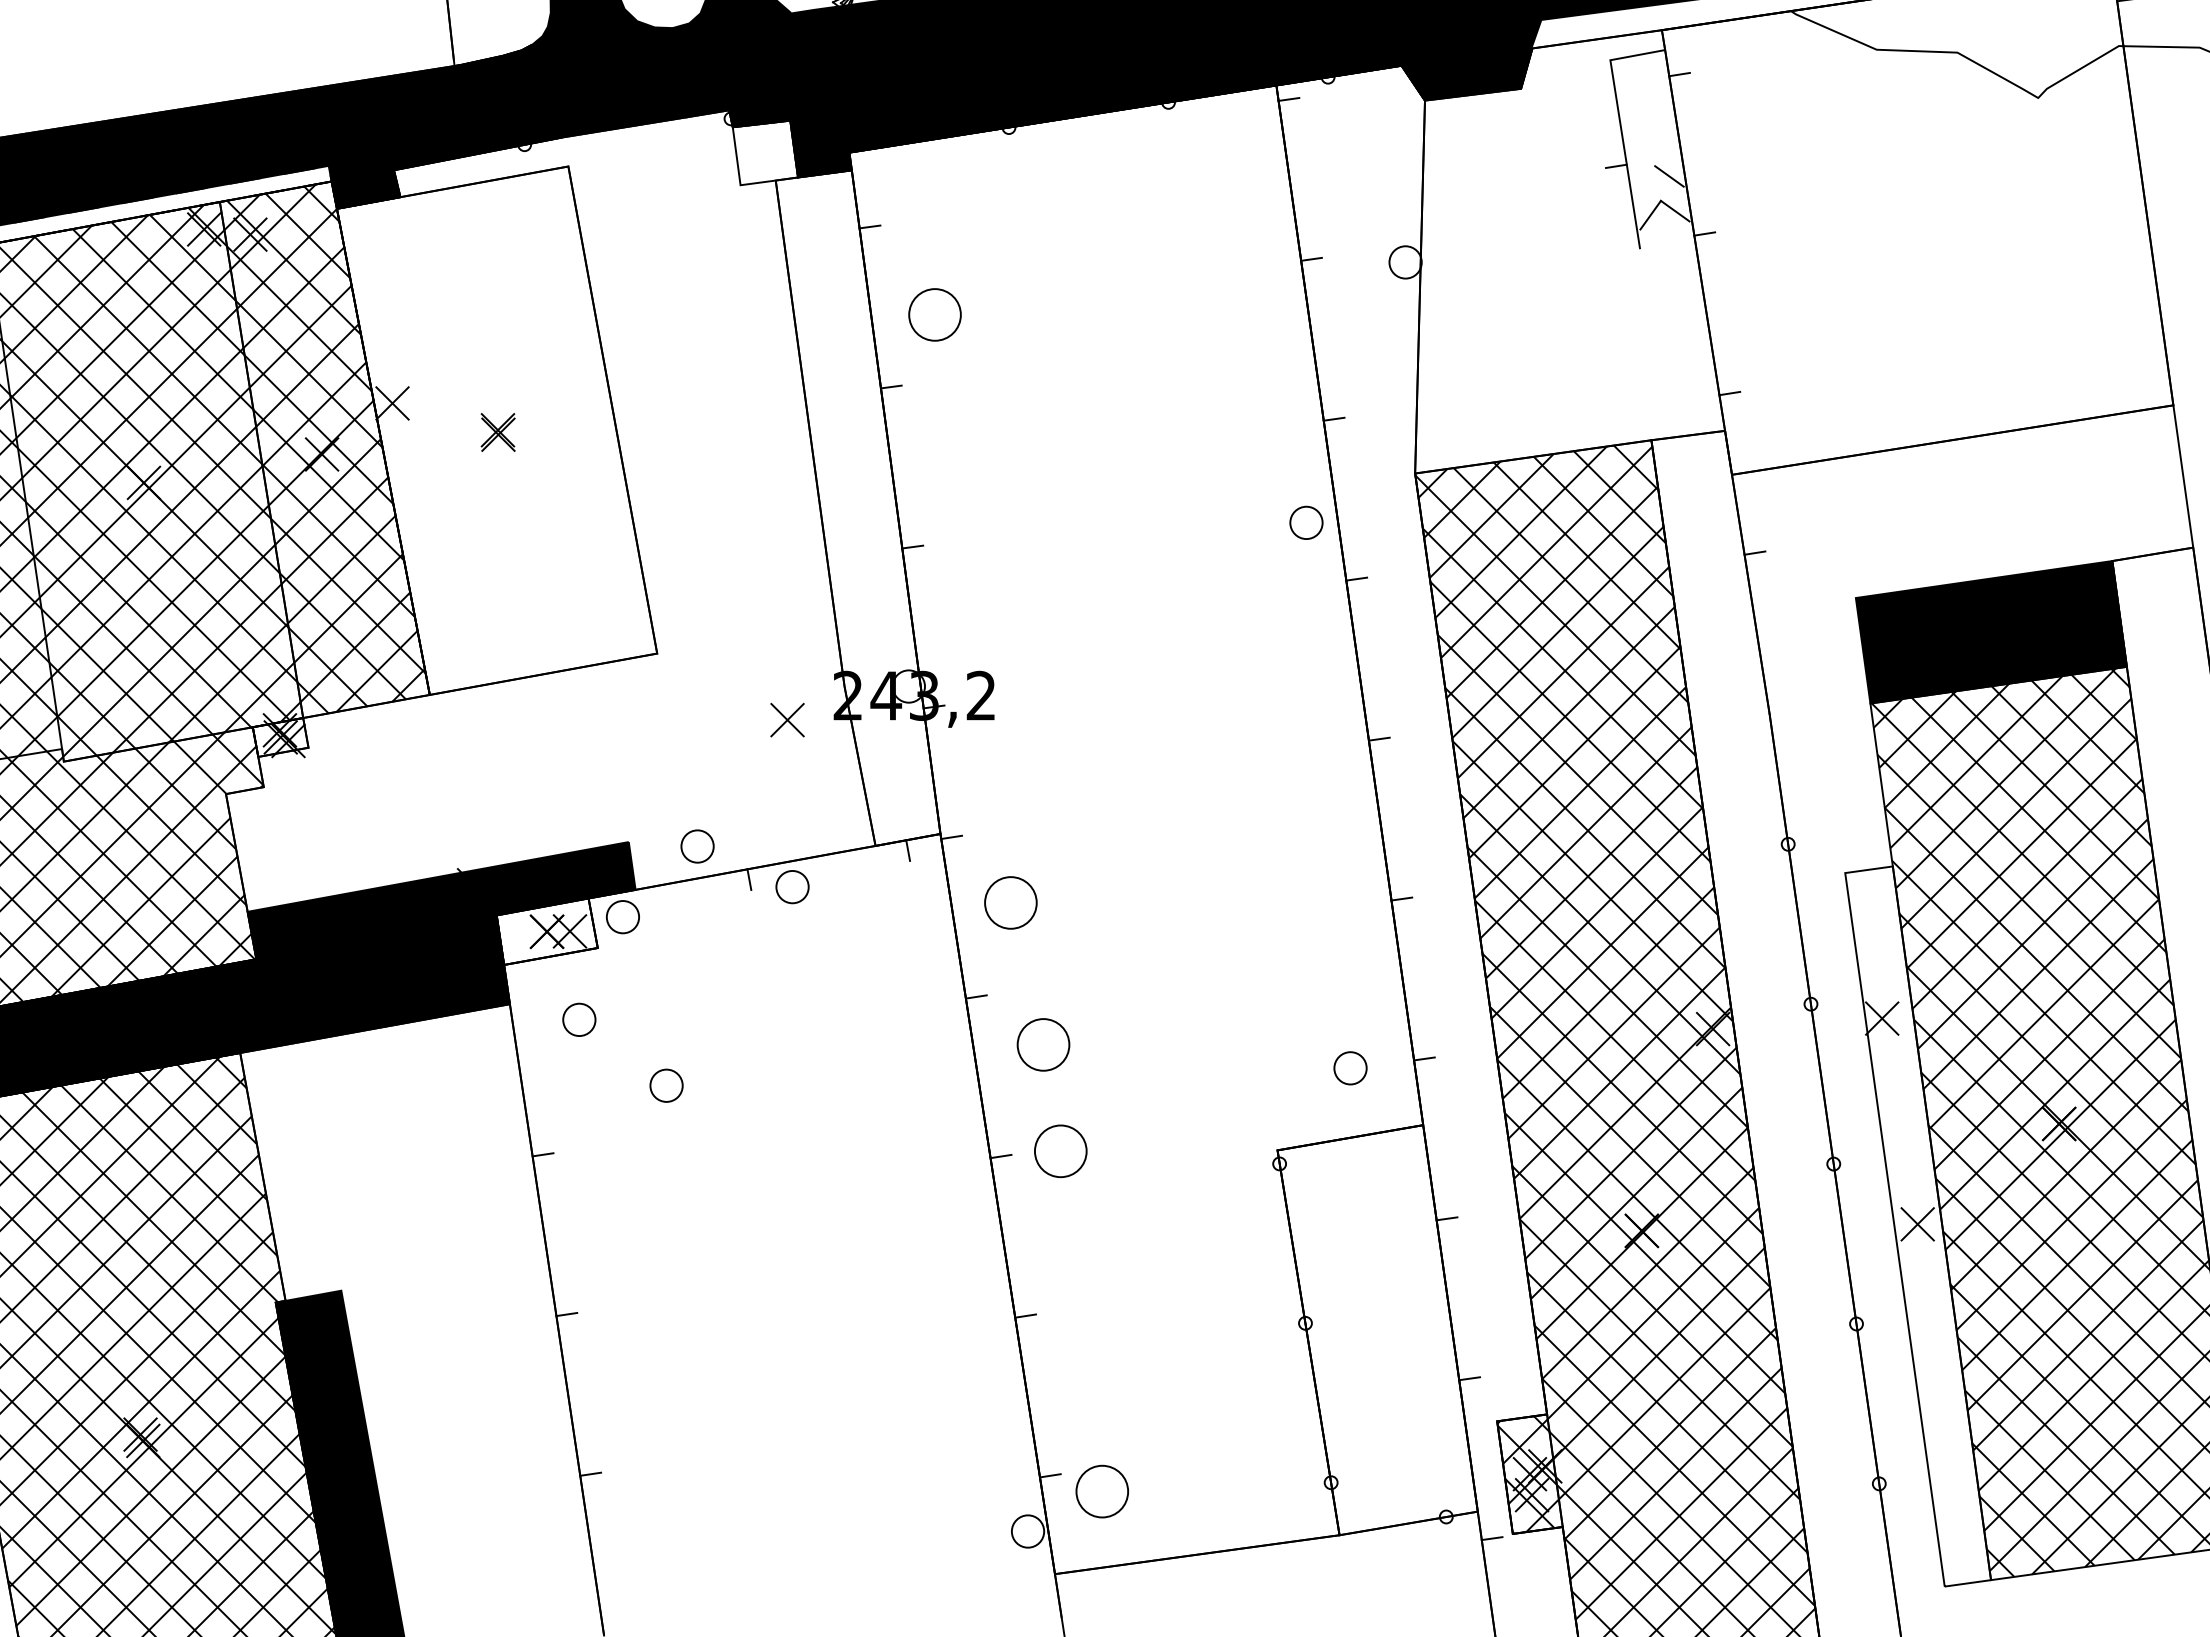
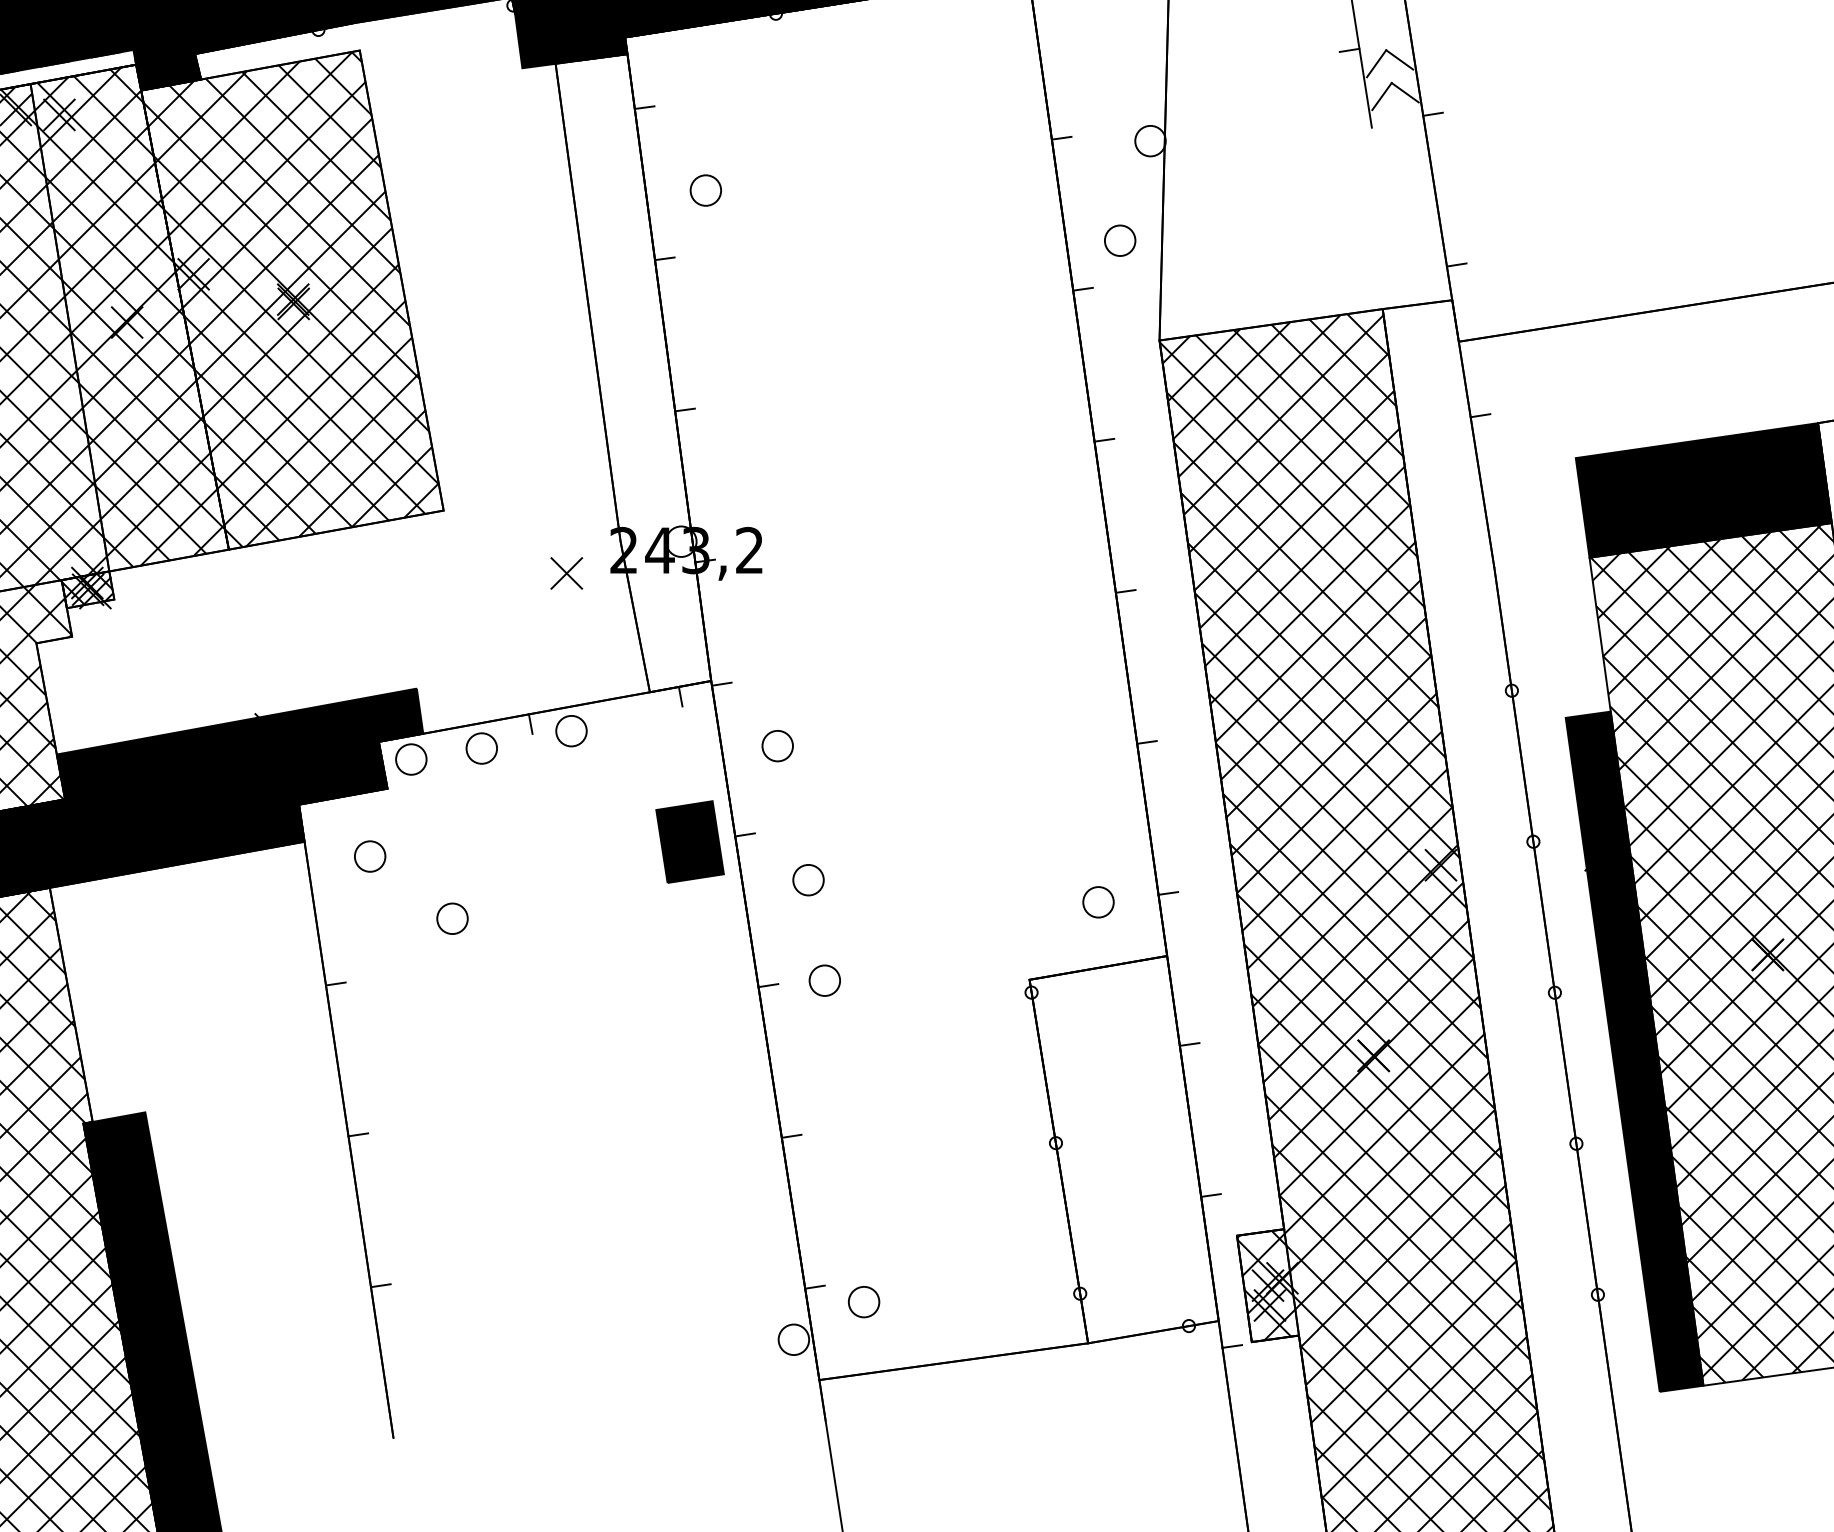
fill: (765, 152) -> (545, 37), added
line: (1644, 180) -> (1376, 63), added
circle: (934, 314) -> (705, 190), size x0.62
hatch: (494, 429) -> (289, 298), added
circle: (1306, 522) -> (1120, 240), moved
hatch: (280, 736) -> (87, 588), added
circle: (697, 846) -> (481, 748), moved
circle: (1010, 902) -> (777, 745), size x0.62
fill: (546, 931) -> (339, 773), added
part: (917, 1004) -> (689, 842), added
circle: (1043, 1044) -> (808, 879), size x0.62
circle: (1060, 1151) -> (824, 980), size x0.62
fill: (1918, 1226) -> (1634, 1051), added
circle: (1102, 1491) -> (864, 1302), size x0.62

